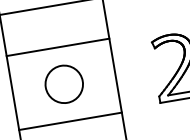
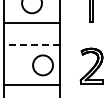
line: (58, 47) -> (32, 45), solid -> dashed
circle: (63, 84) -> (42, 65), moved

